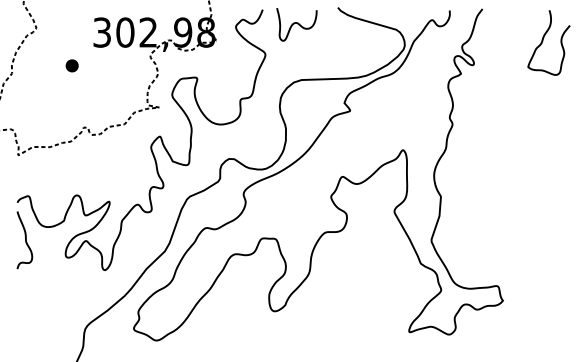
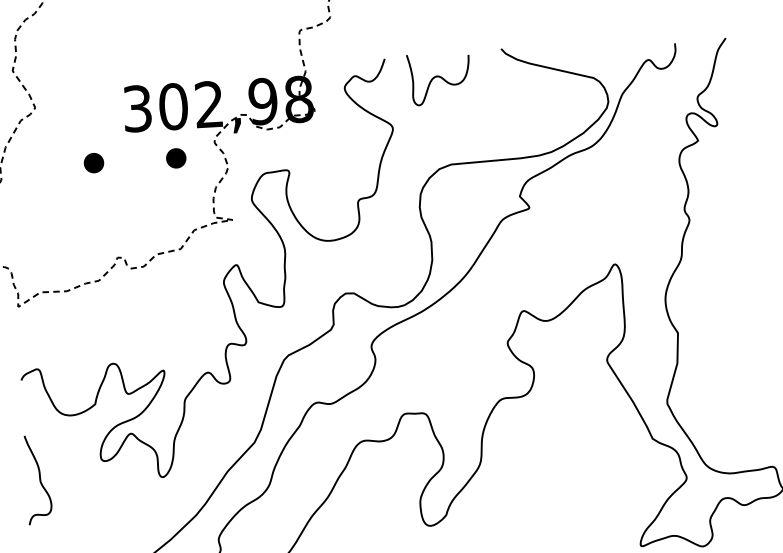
part: (124, 65) -> (175, 157), added
curve: (25, 240) -> (39, 480), moved

